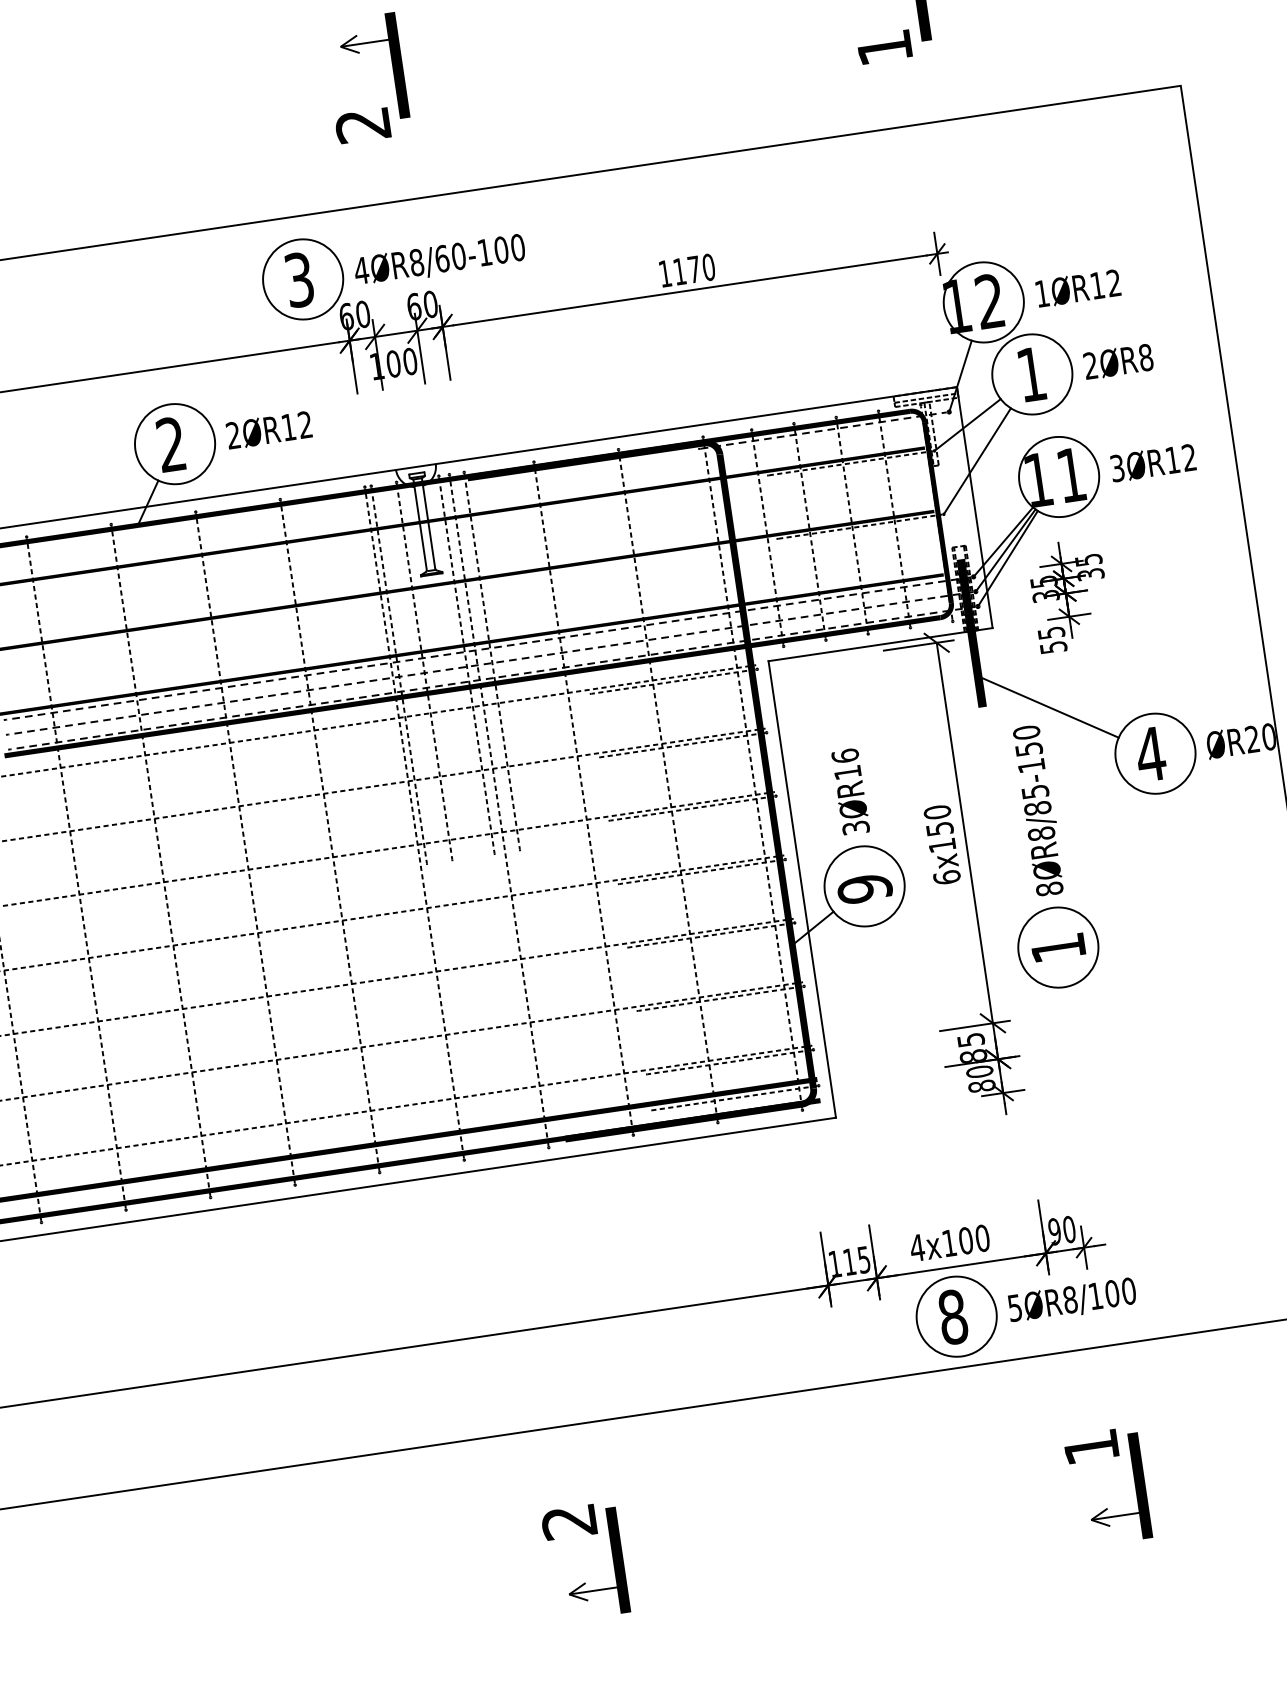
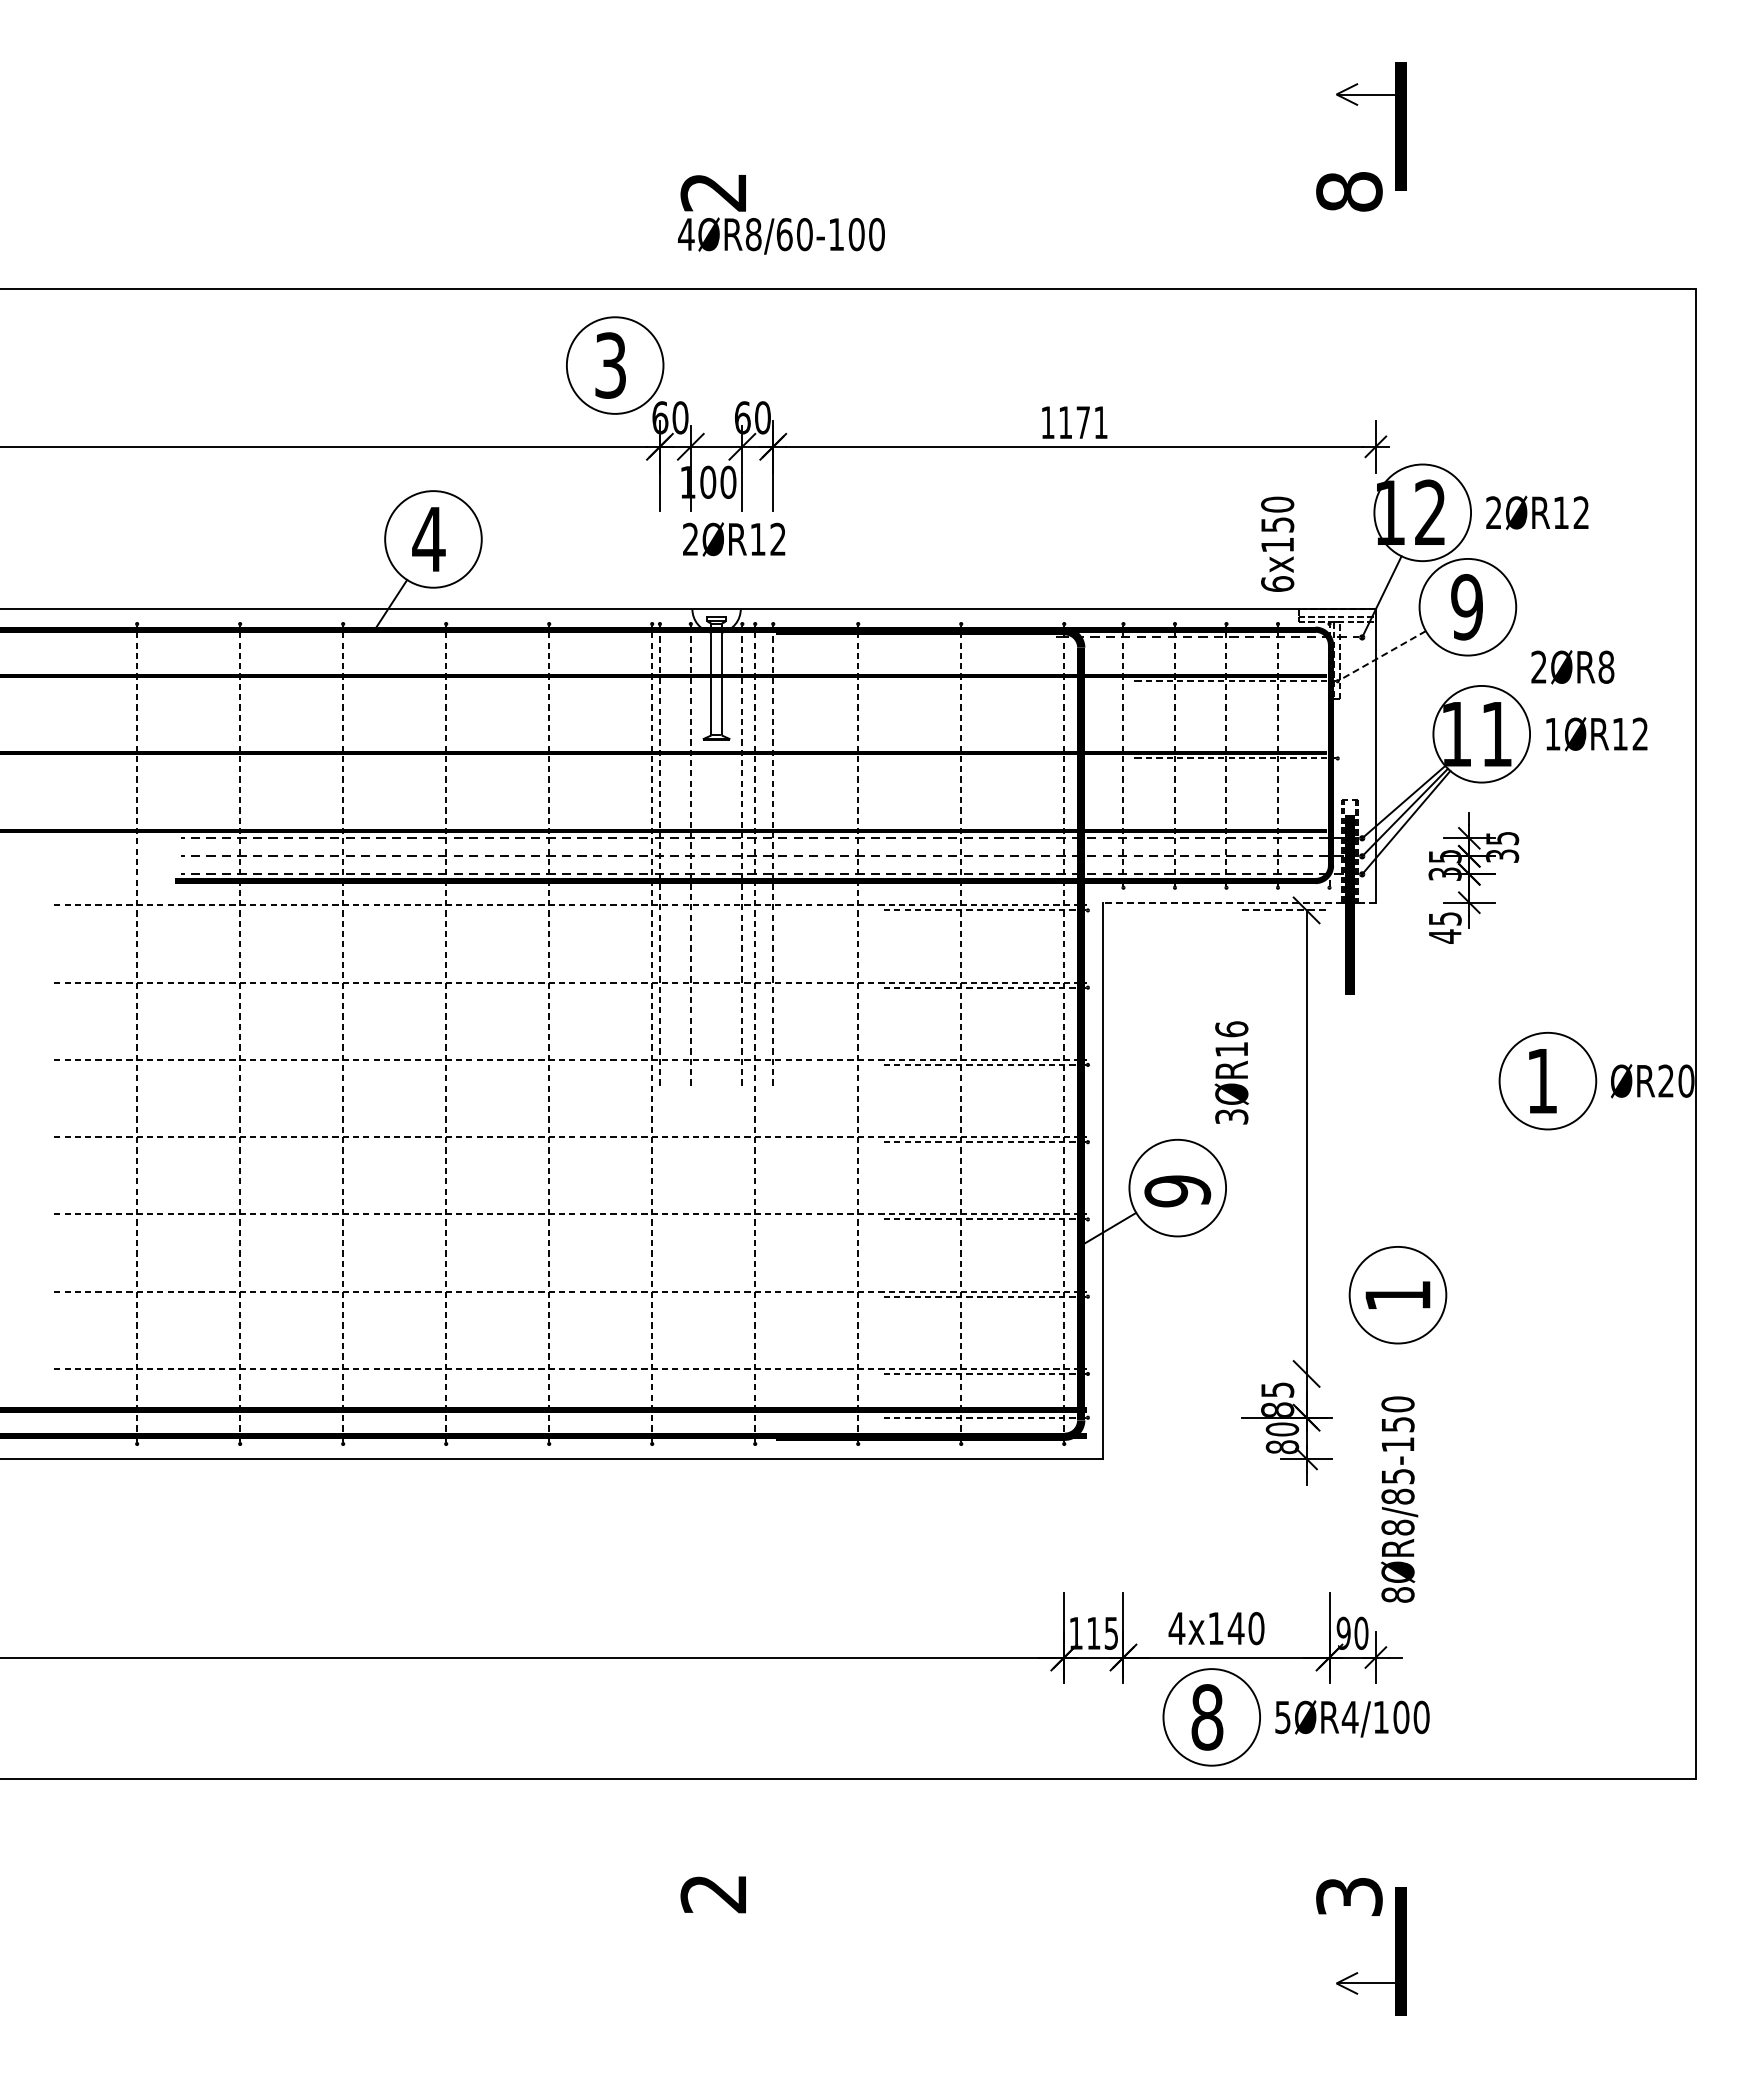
text: (884, 47) -> (1349, 191), 1 -> 8
part: (392, 65) -> (759, 126), removed
text: (439, 260) -> (781, 235), moved
text: (708, 267) -> (1100, 422), 1170 -> 1171
text: (1041, 293) -> (1493, 512), 1ØR12 -> 2ØR12
text: (1118, 361) -> (1572, 667), moved
text: (1031, 374) -> (1466, 607), 1 -> 9
line: (967, 425) -> (1381, 656), solid -> dashed
text: (269, 430) -> (734, 539), moved
text: (170, 443) -> (428, 538), 2 -> 4
line: (976, 460) -> (1386, 700), removed
text: (1117, 467) -> (1552, 733), 3ØR12 -> 1ØR12
line: (879, 644) -> (1238, 902), solid -> dashed
line: (919, 645) -> (1285, 910), solid -> dashed
text: (1053, 647) -> (1445, 936), 55 -> 45
line: (1048, 706) -> (1428, 1006), removed
text: (1150, 754) -> (1541, 1081), 4 -> 1
text: (850, 791) -> (1231, 1072), moved
text: (1039, 810) -> (1399, 1499), moved
text: (942, 844) -> (1277, 543), moved
line: (974, 1025) -> (1284, 1373), removed
text: (965, 1240) -> (1235, 1628), 4x100 -> 4x140
text: (1069, 1300) -> (1349, 1717), 5ØR8/100 -> 5ØR4/100
text: (1091, 1447) -> (1349, 1896), 1 -> 3
part: (613, 1561) -> (759, 1948), removed

